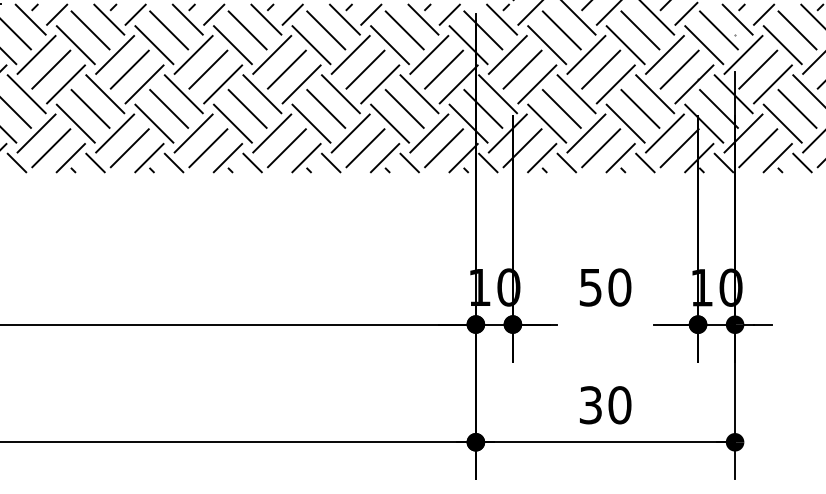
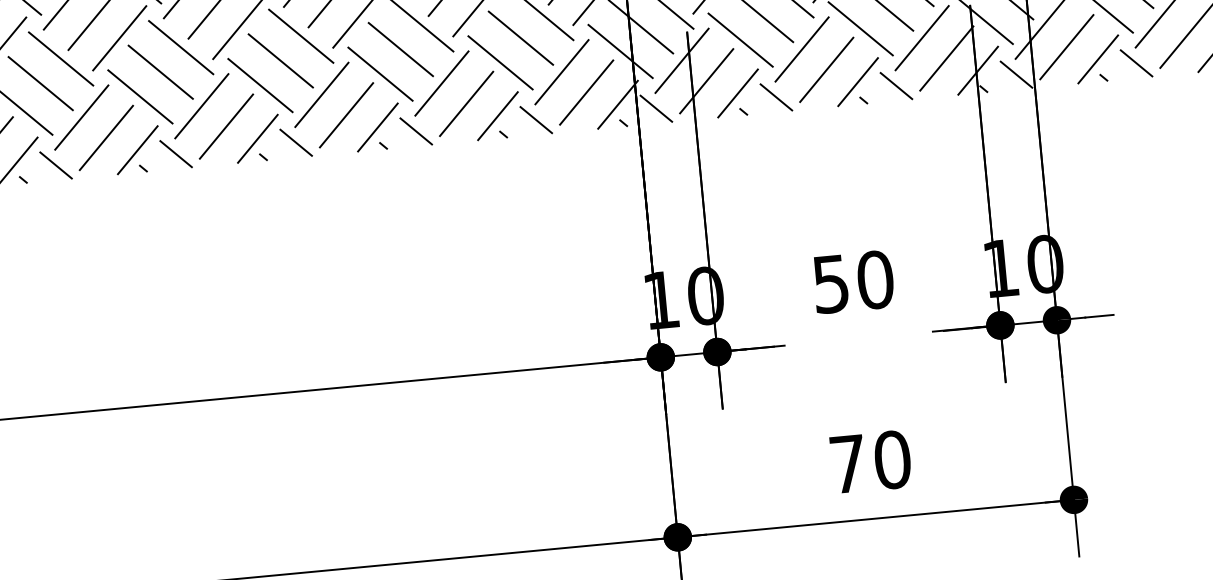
text: (590, 405) -> (847, 464), 30 -> 70

